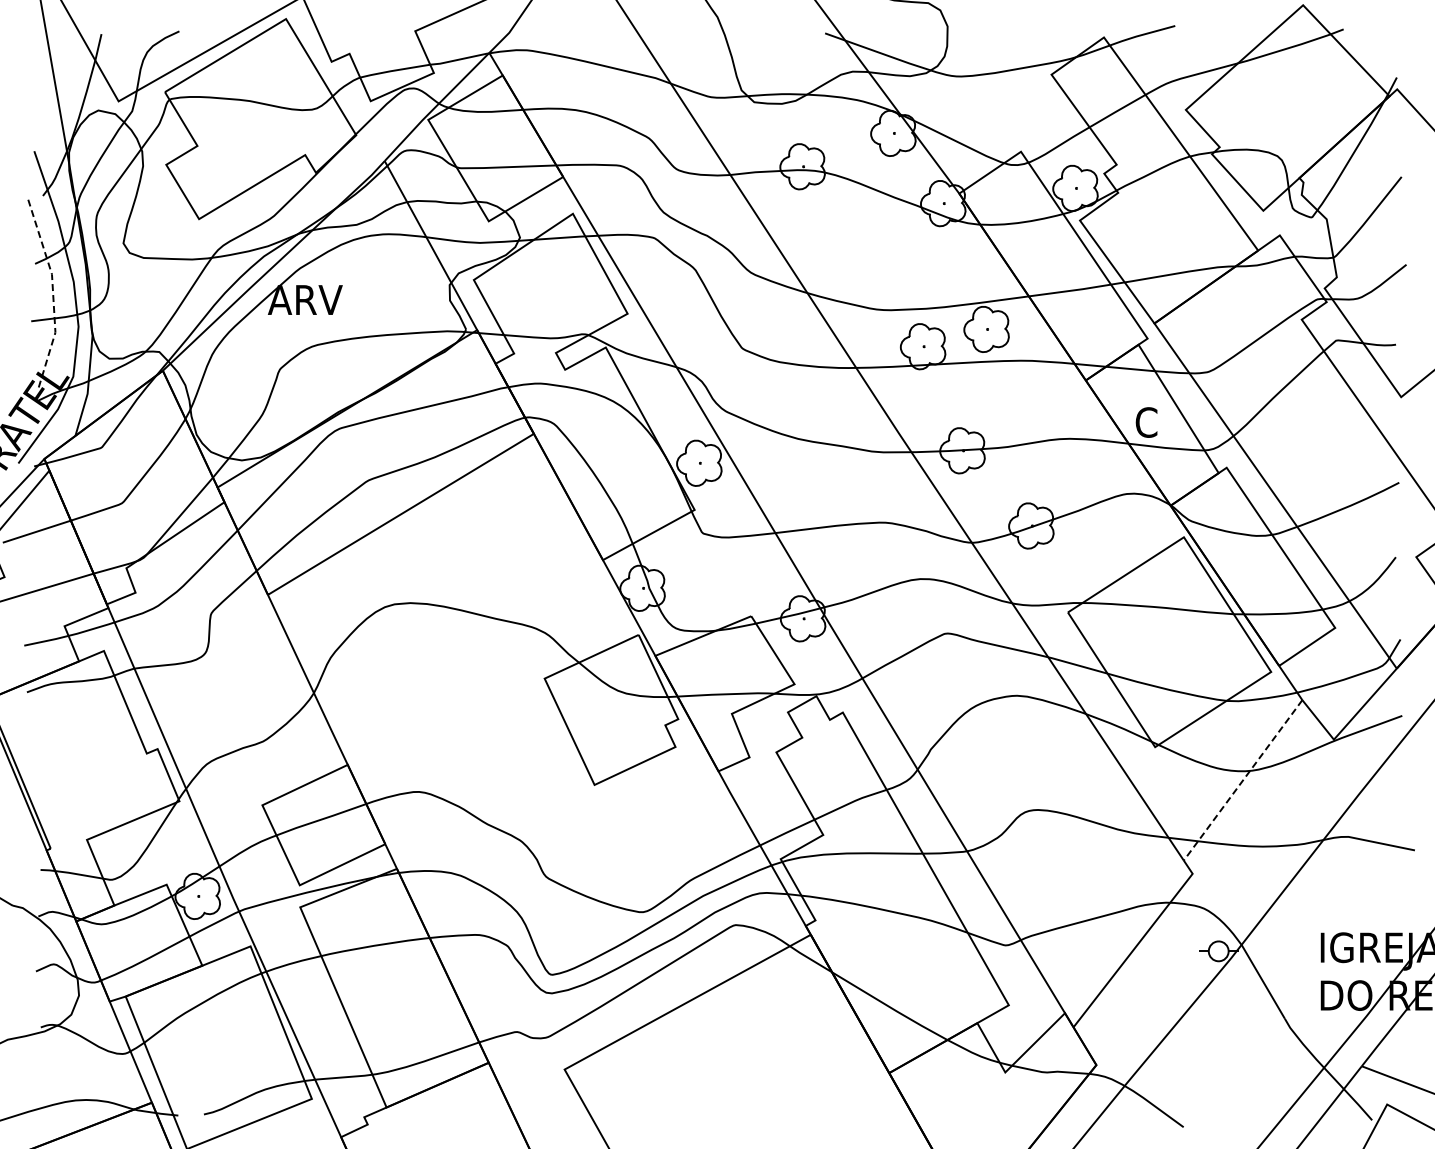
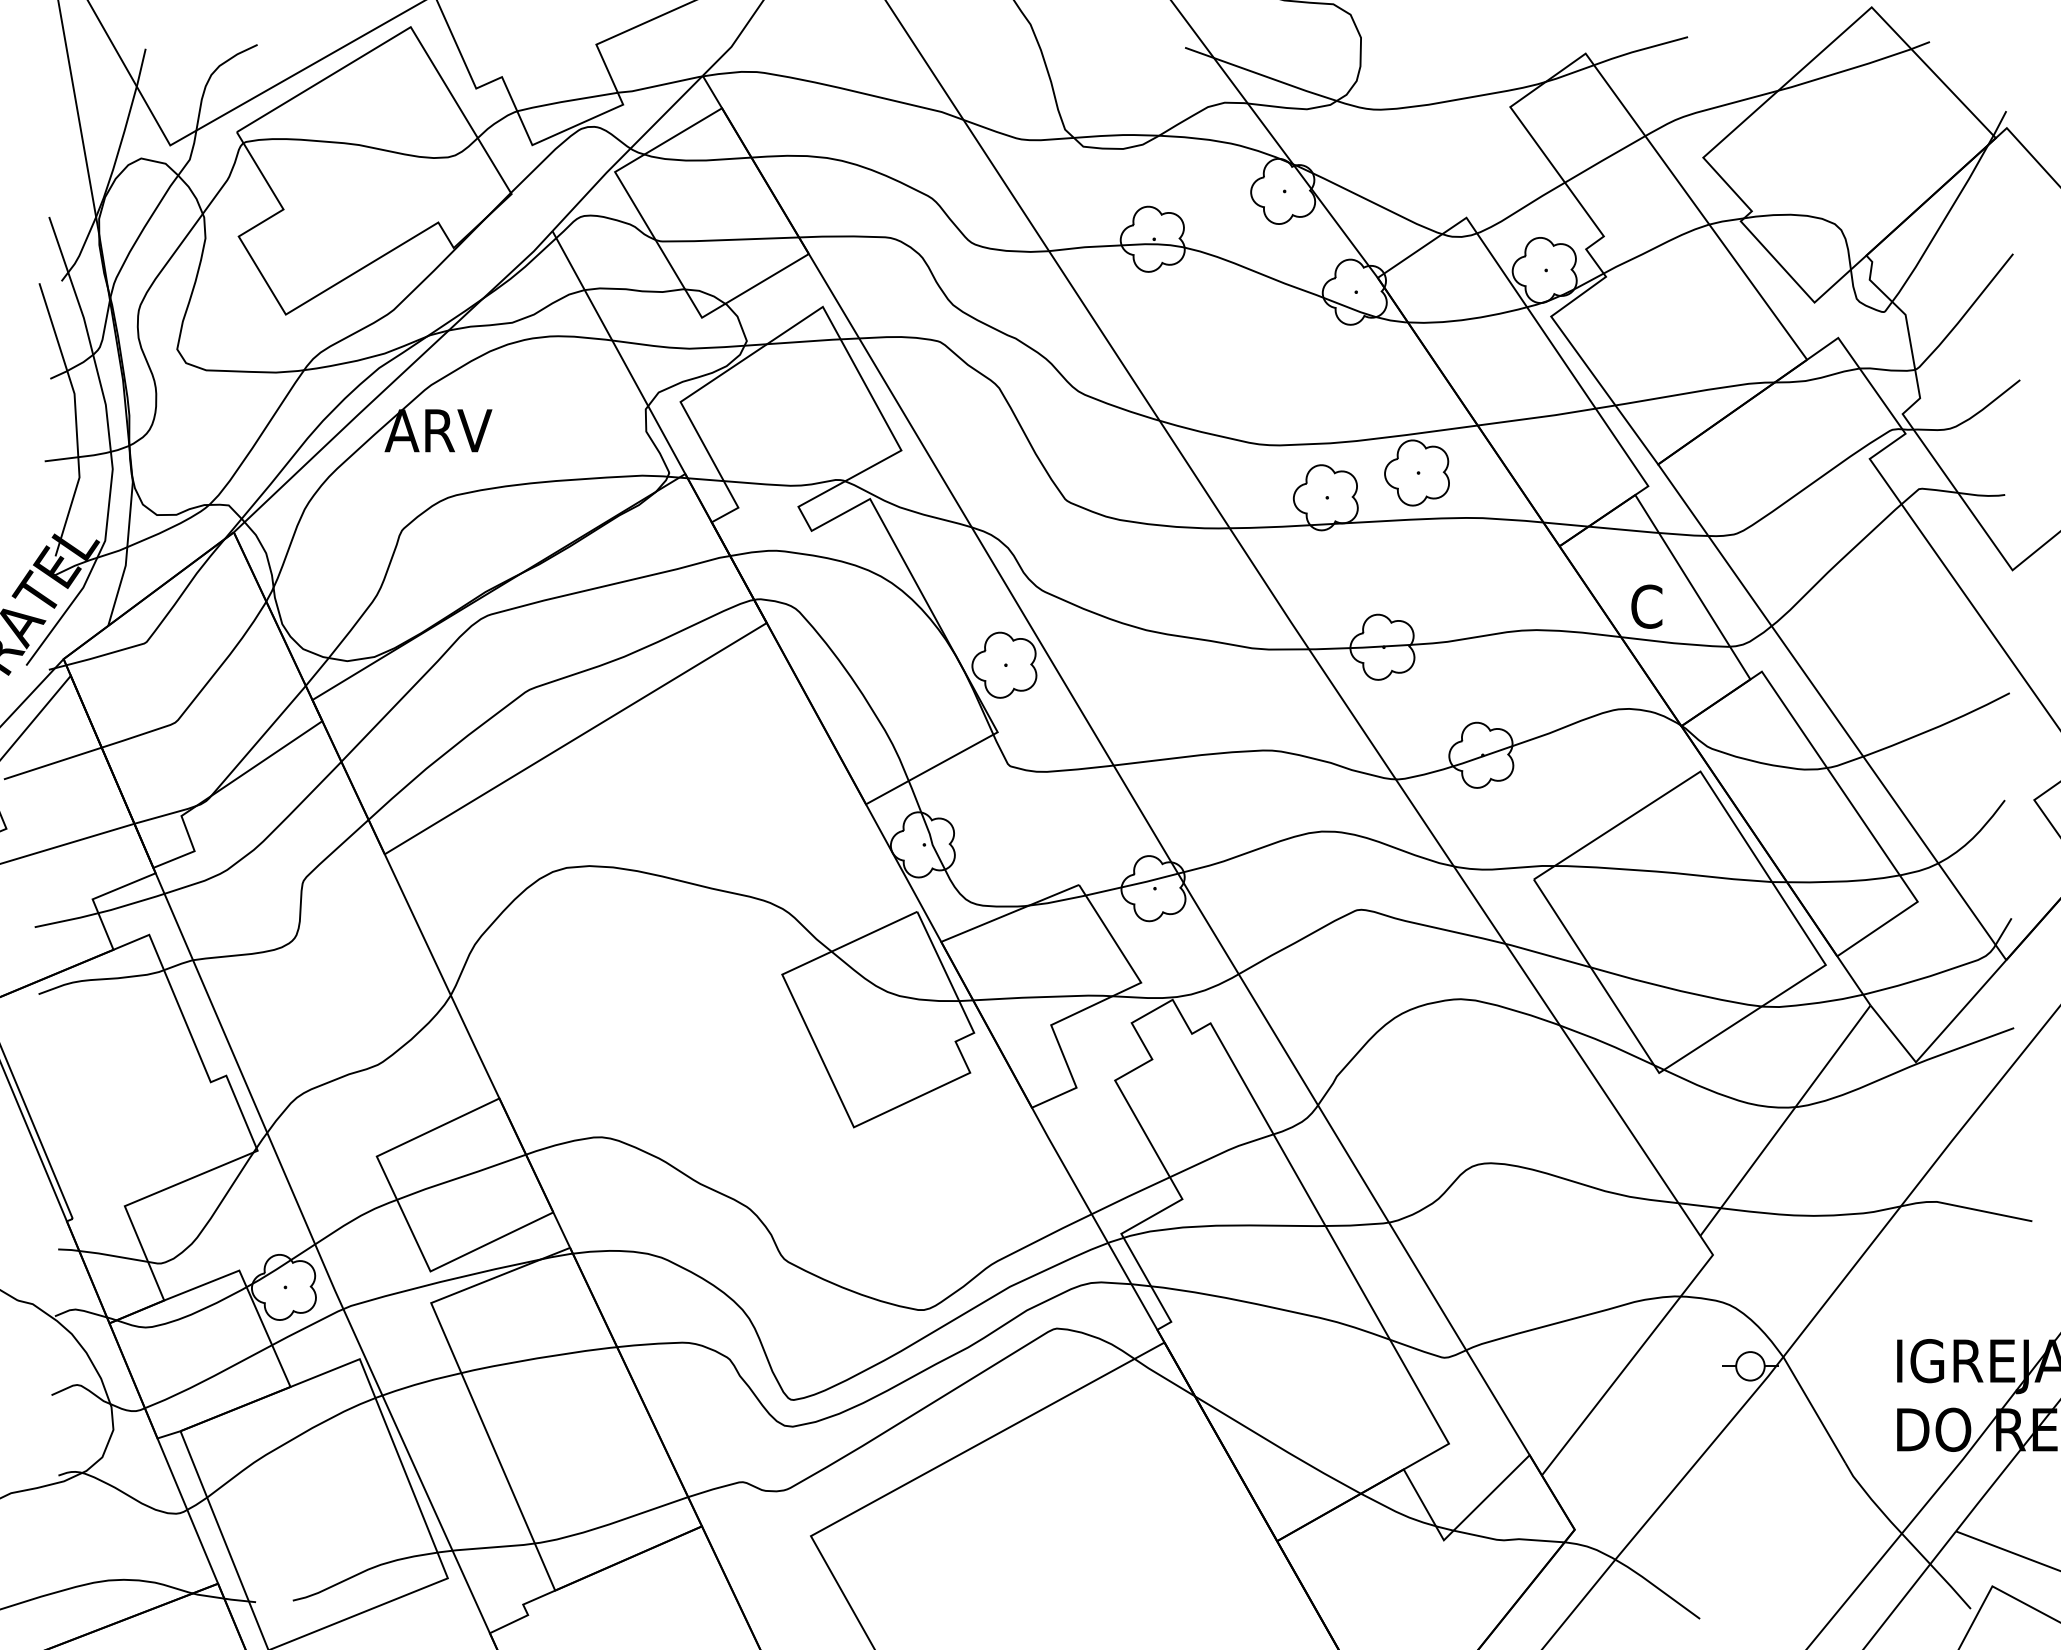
line: (53, 292) -> (76, 419), dashed -> solid
line: (1243, 780) -> (1786, 1120), dashed -> solid

